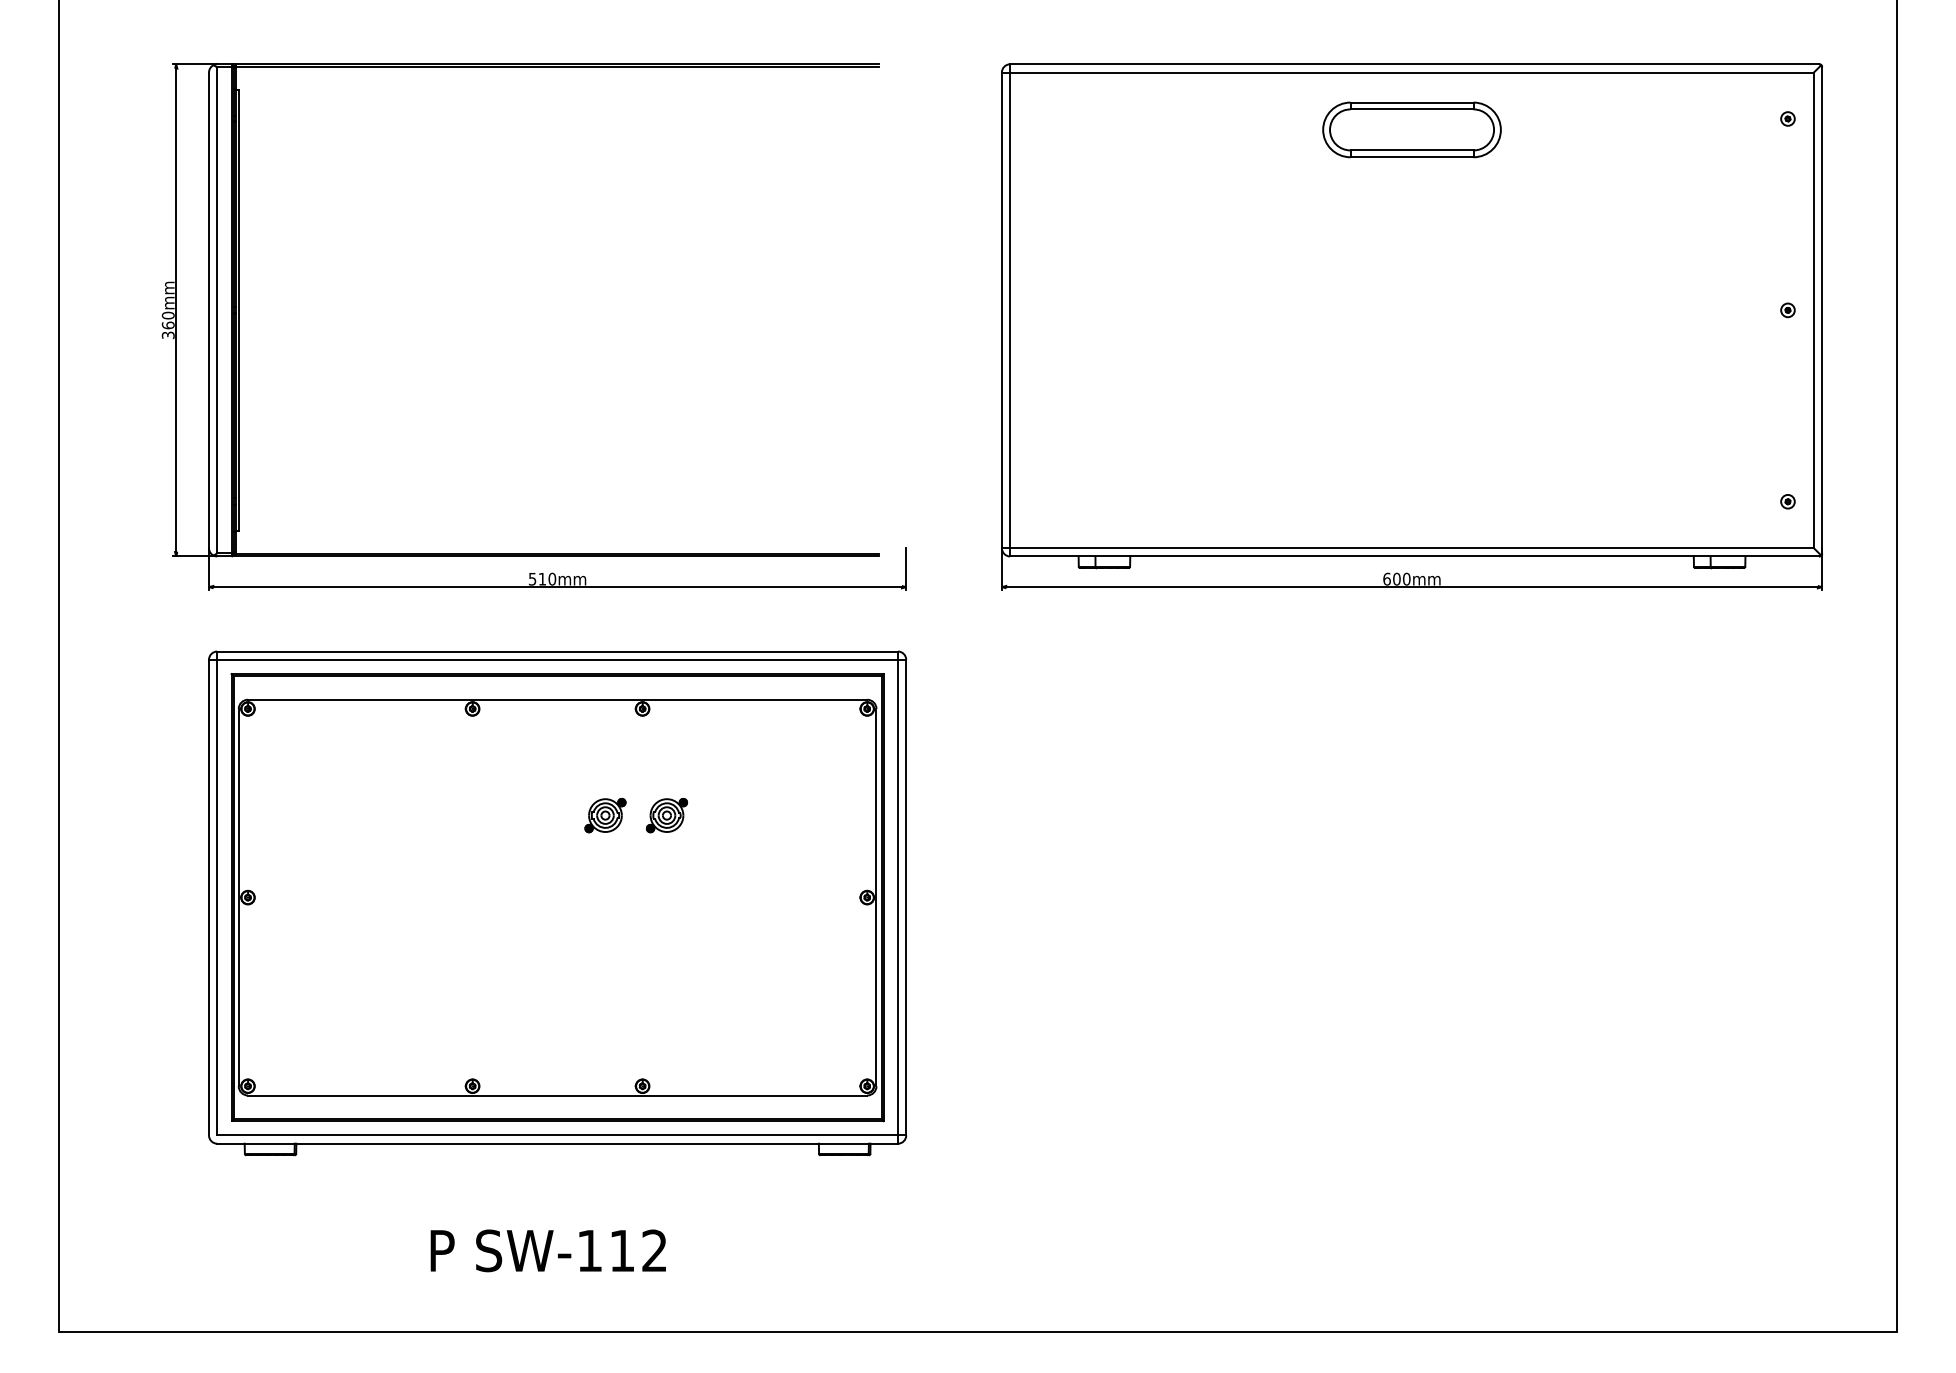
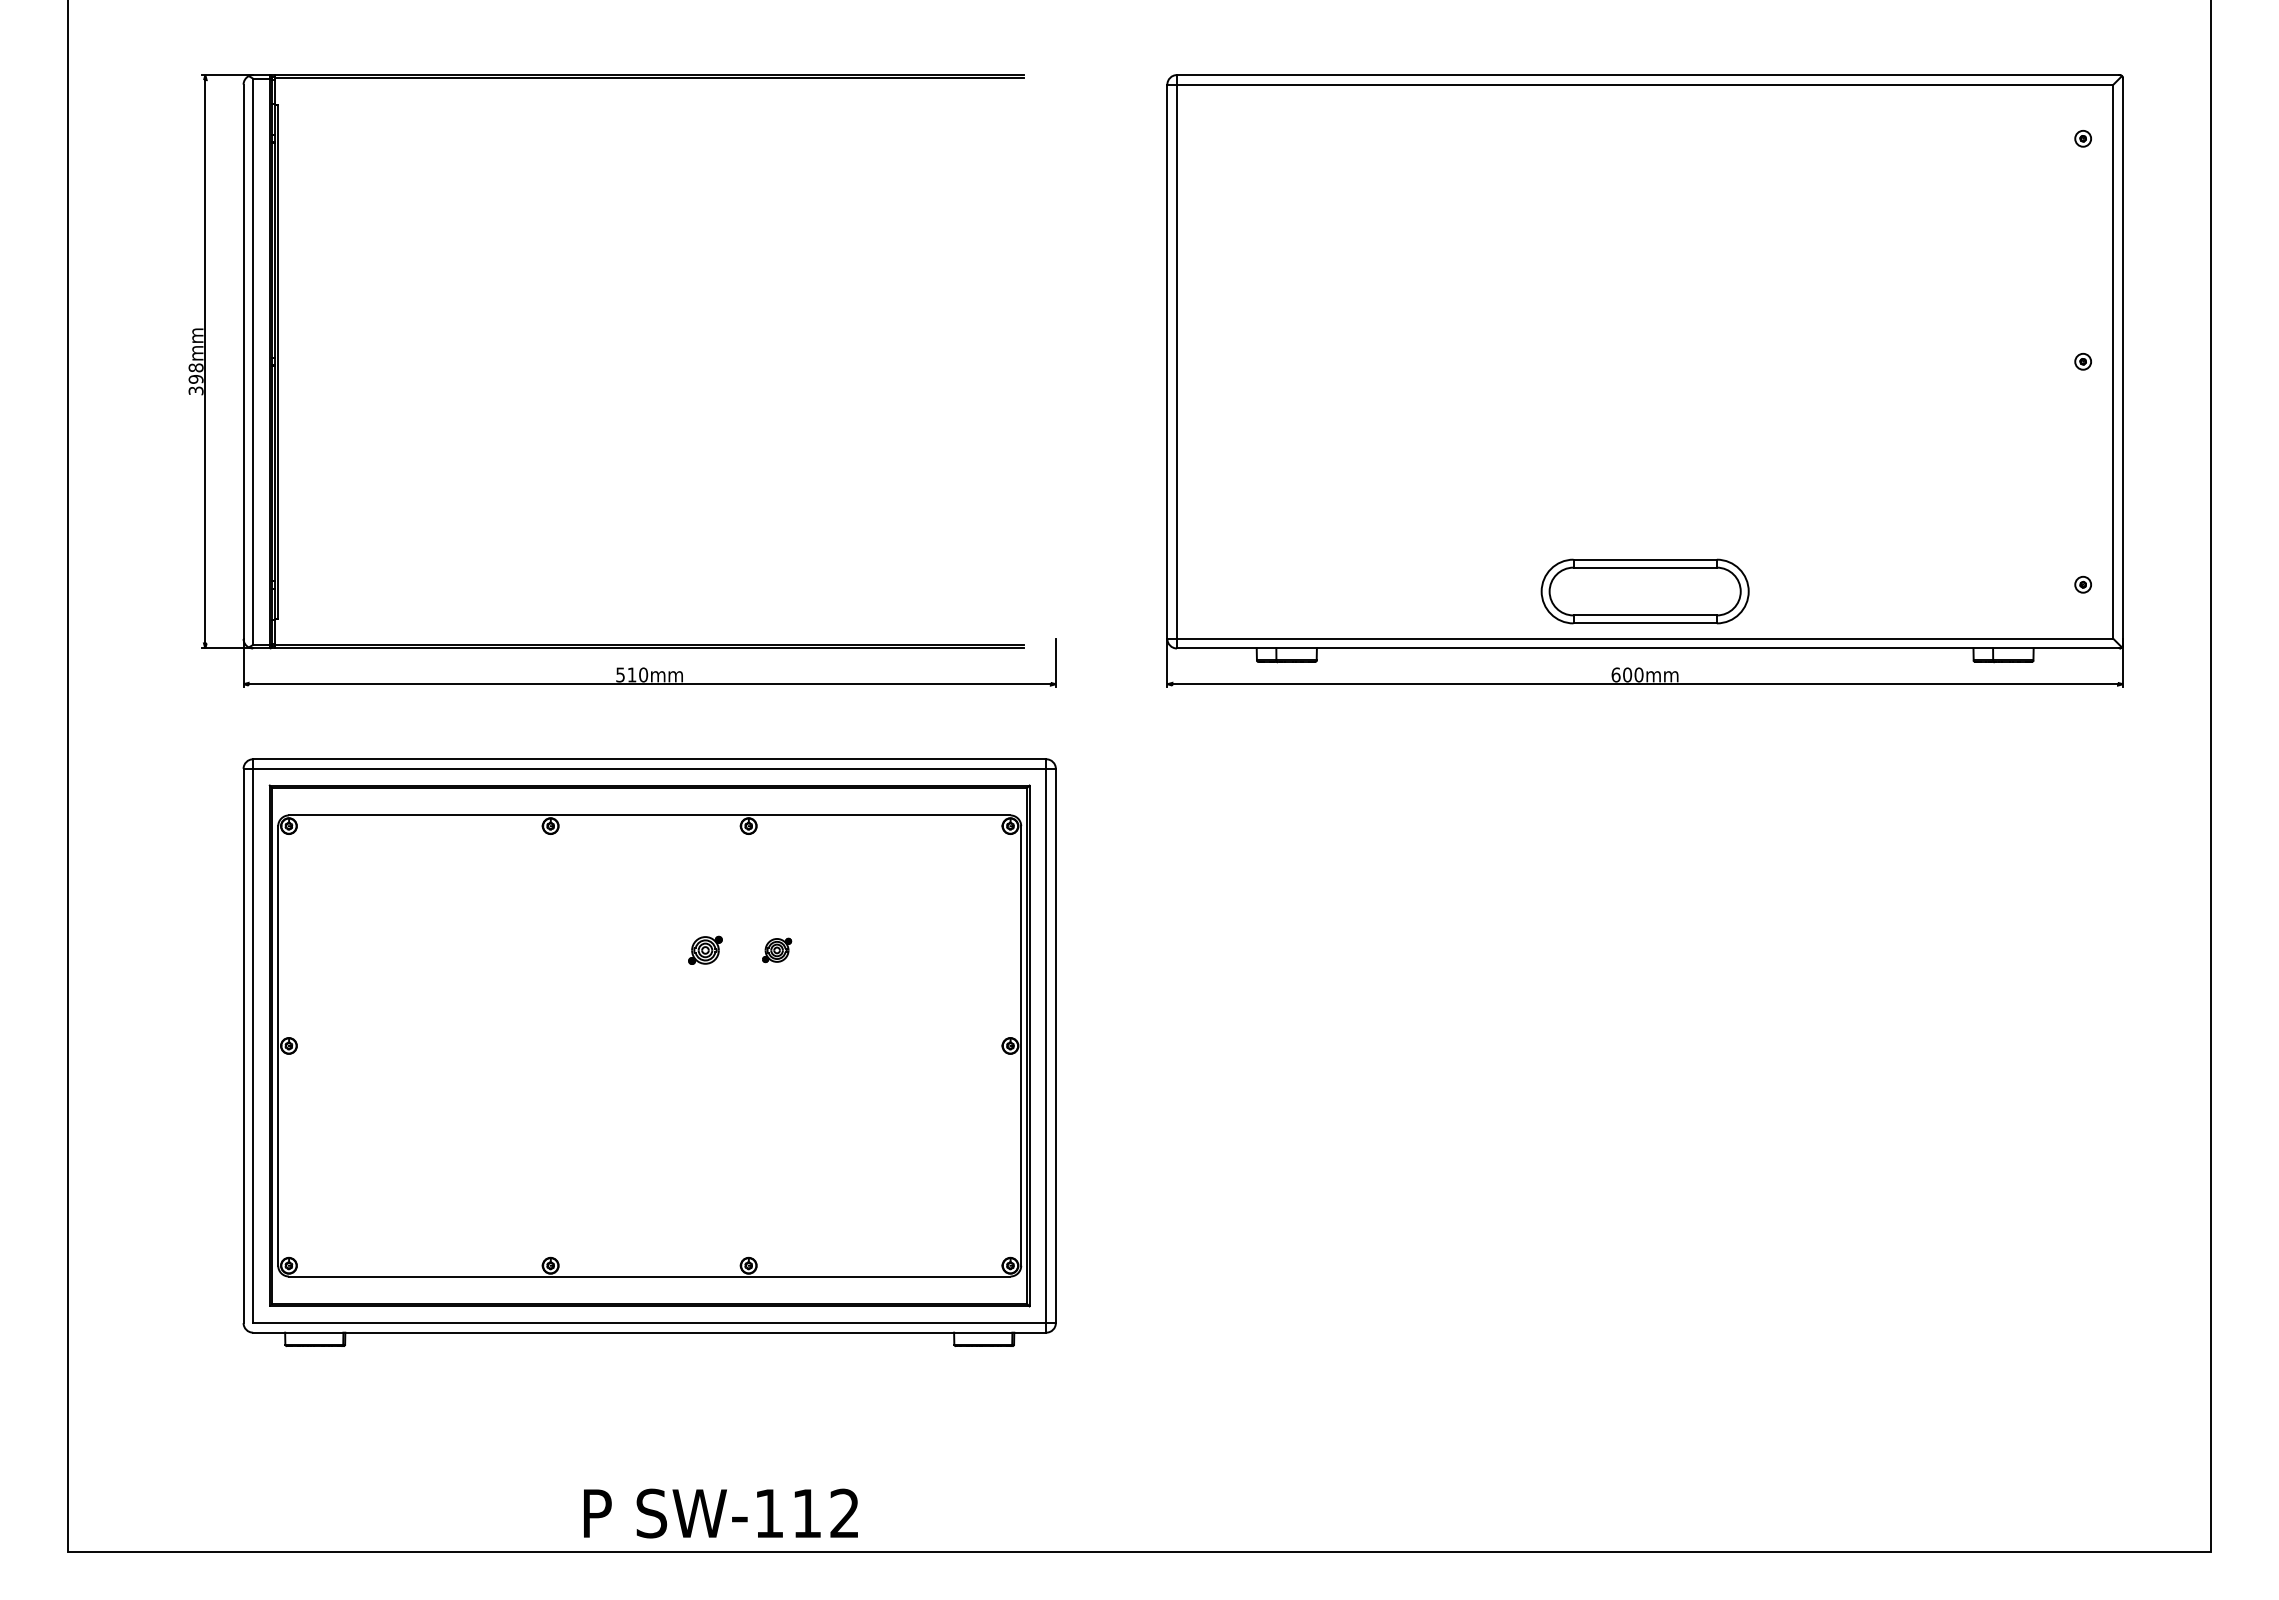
part: (1411, 129) -> (1644, 591), moved
text: (167, 320) -> (195, 373), 360mm -> 398mm
part: (605, 815) -> (705, 950), size x0.7
part: (666, 815) -> (776, 950), size x0.6
text: (547, 1250) -> (720, 1513), moved

